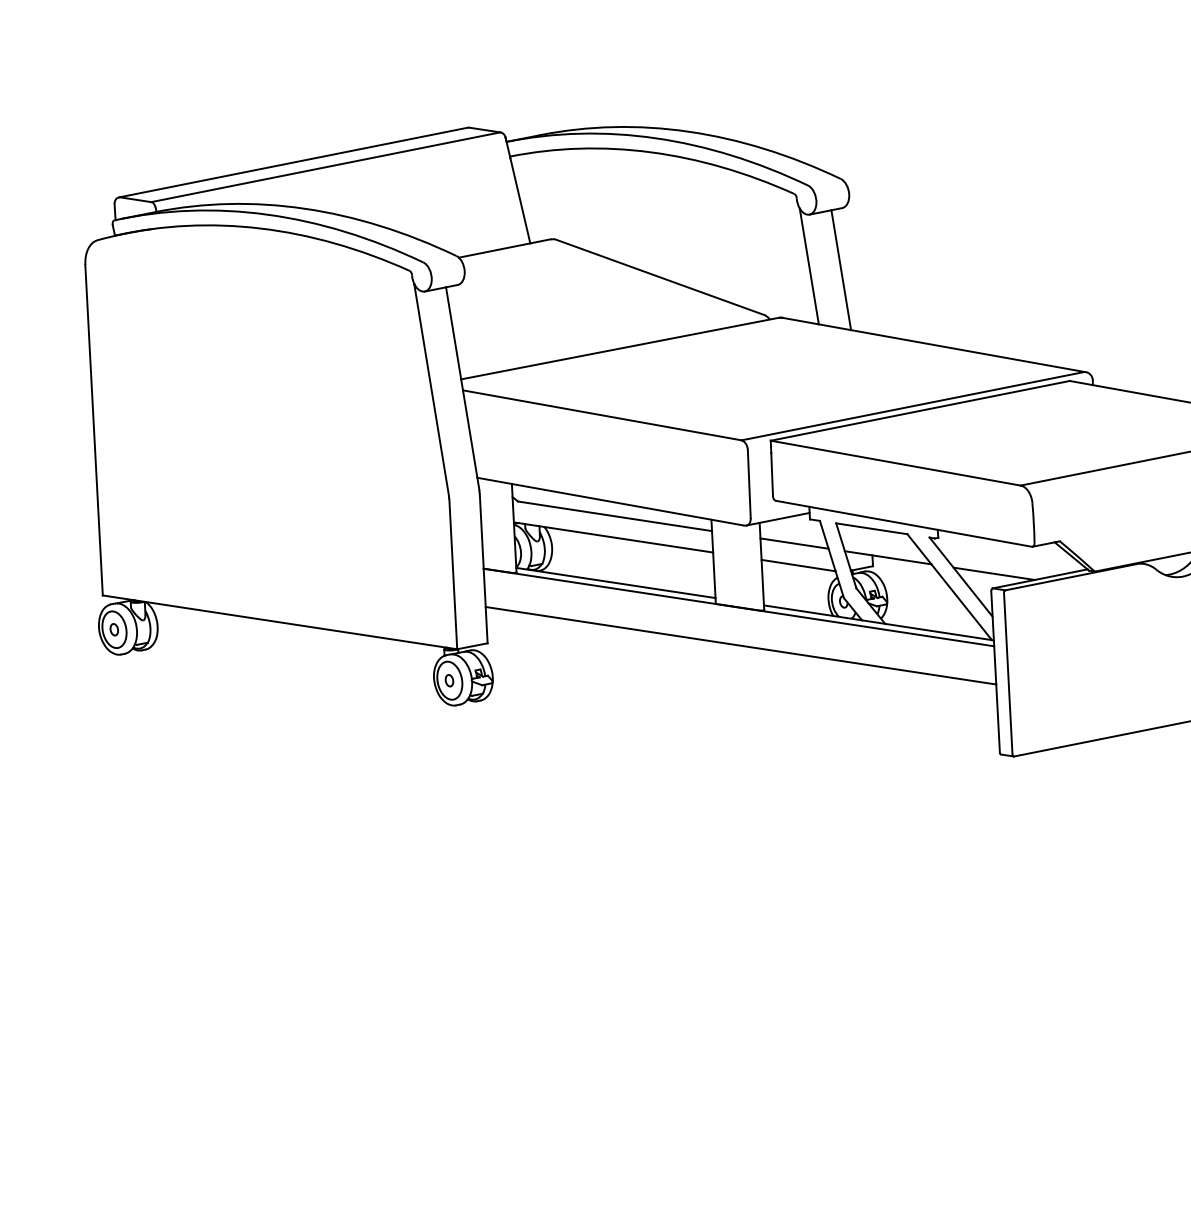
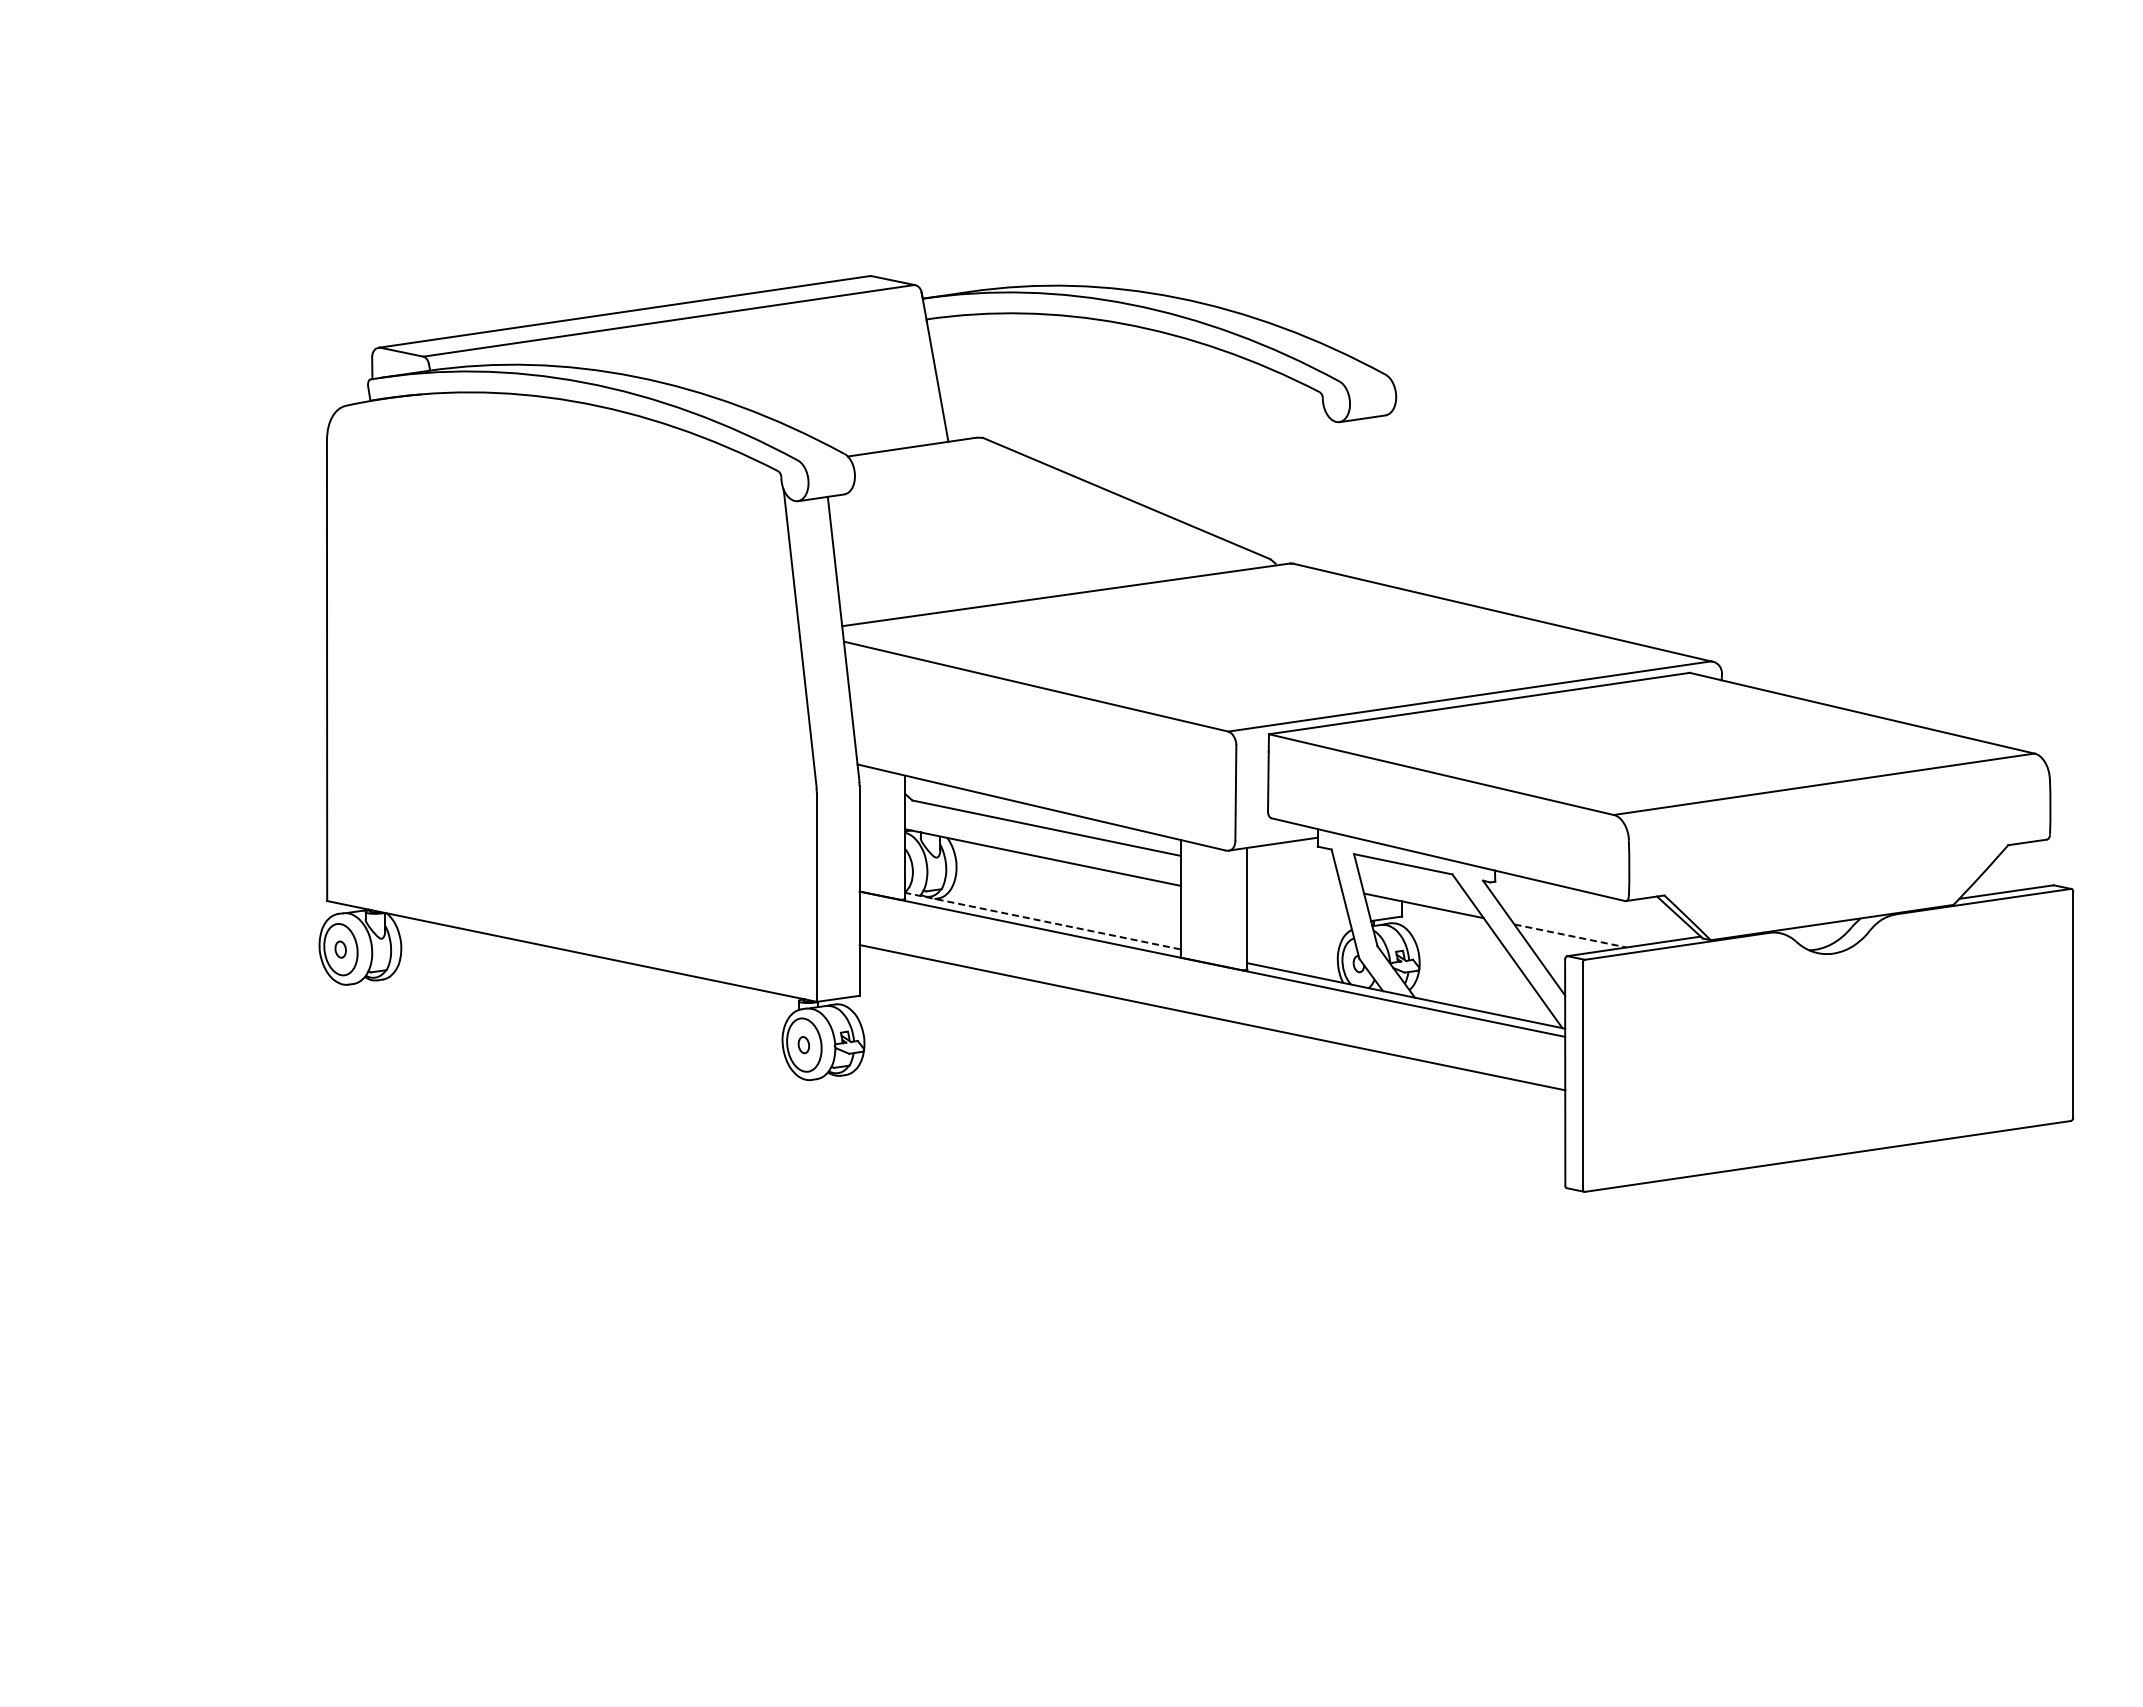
line: (809, 266) -> (1335, 494), removed
line: (841, 269) -> (1379, 501), removed
line: (794, 543) -> (1294, 878), removed
line: (798, 565) -> (1298, 909), removed
line: (994, 574) -> (1571, 936), solid -> dashed
line: (615, 583) -> (1042, 921), solid -> dashed

